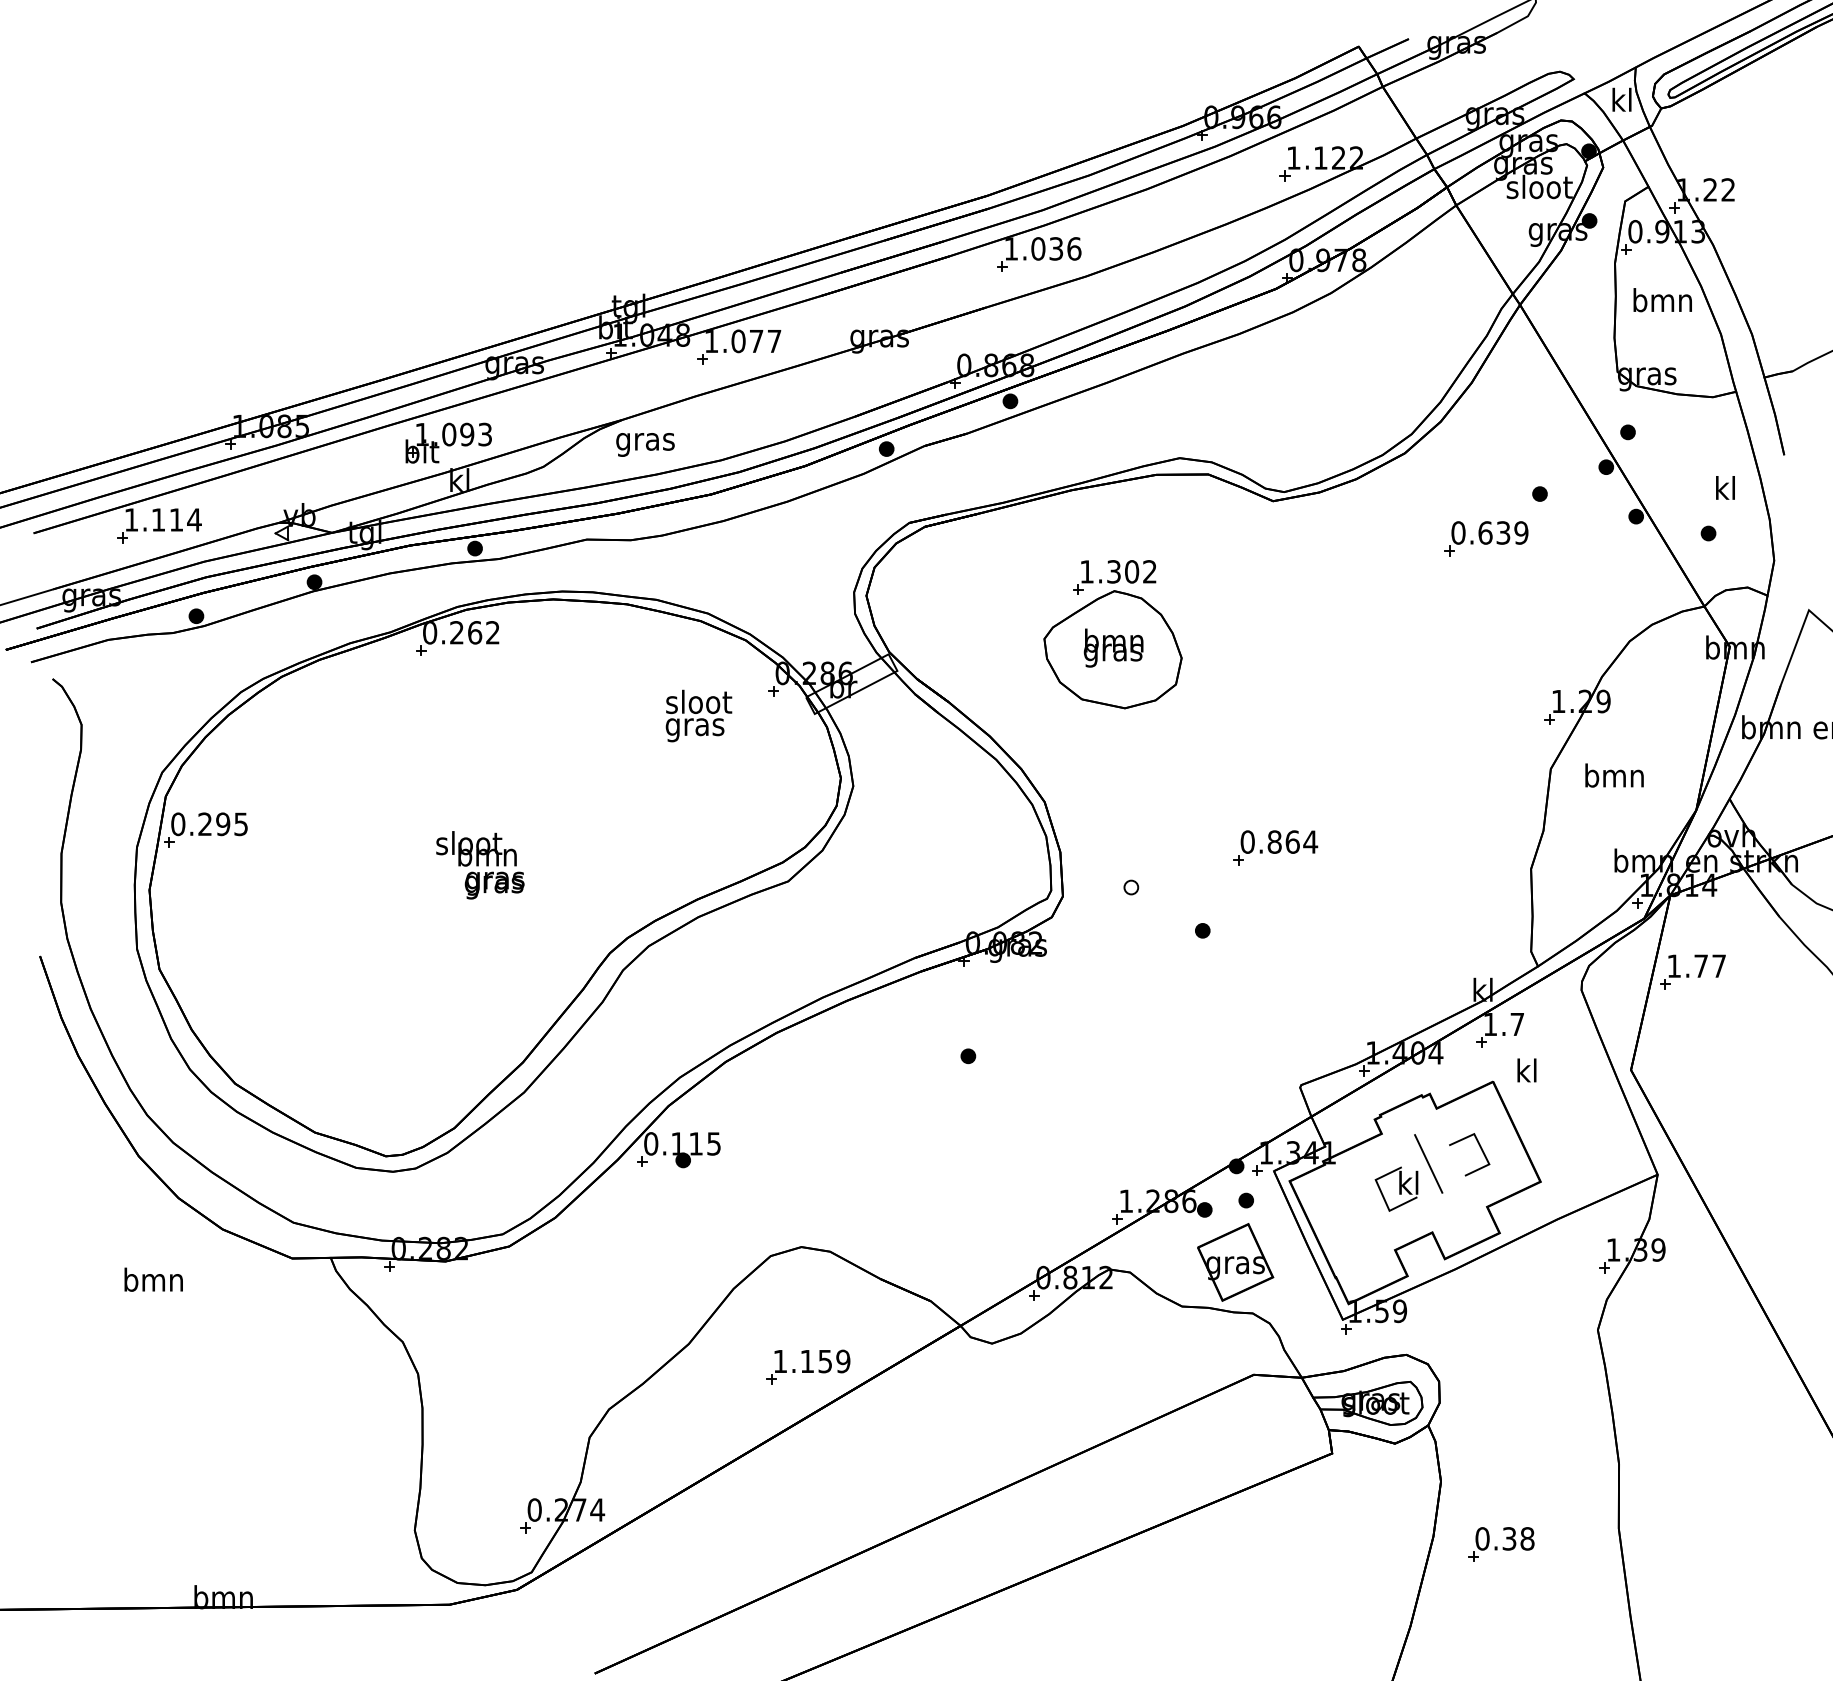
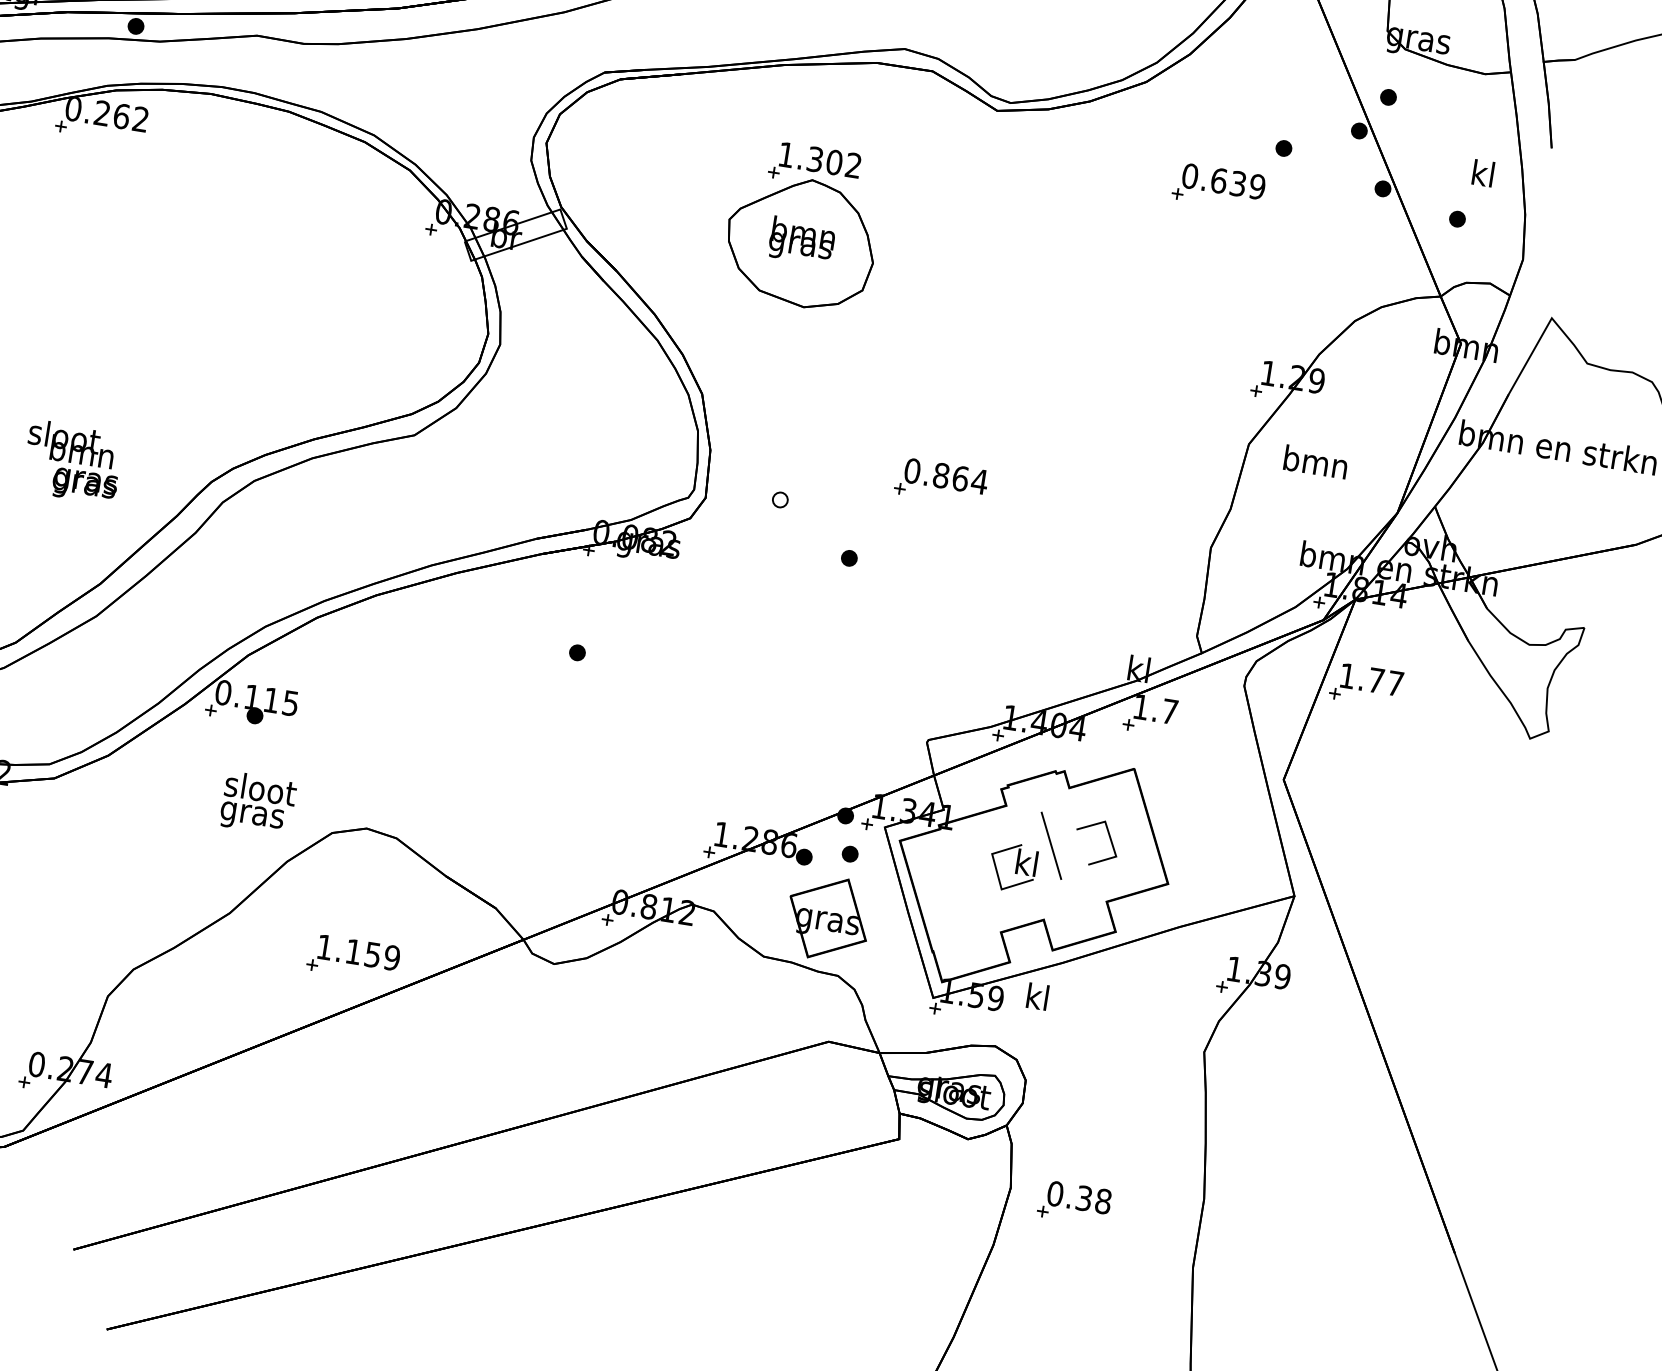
text: (698, 715) -> (257, 803), moved
text: (480, 865) -> (72, 462), moved
text: (1526, 1070) -> (1037, 996), moved
part: (1501, 1544) -> (1074, 1203), moved

